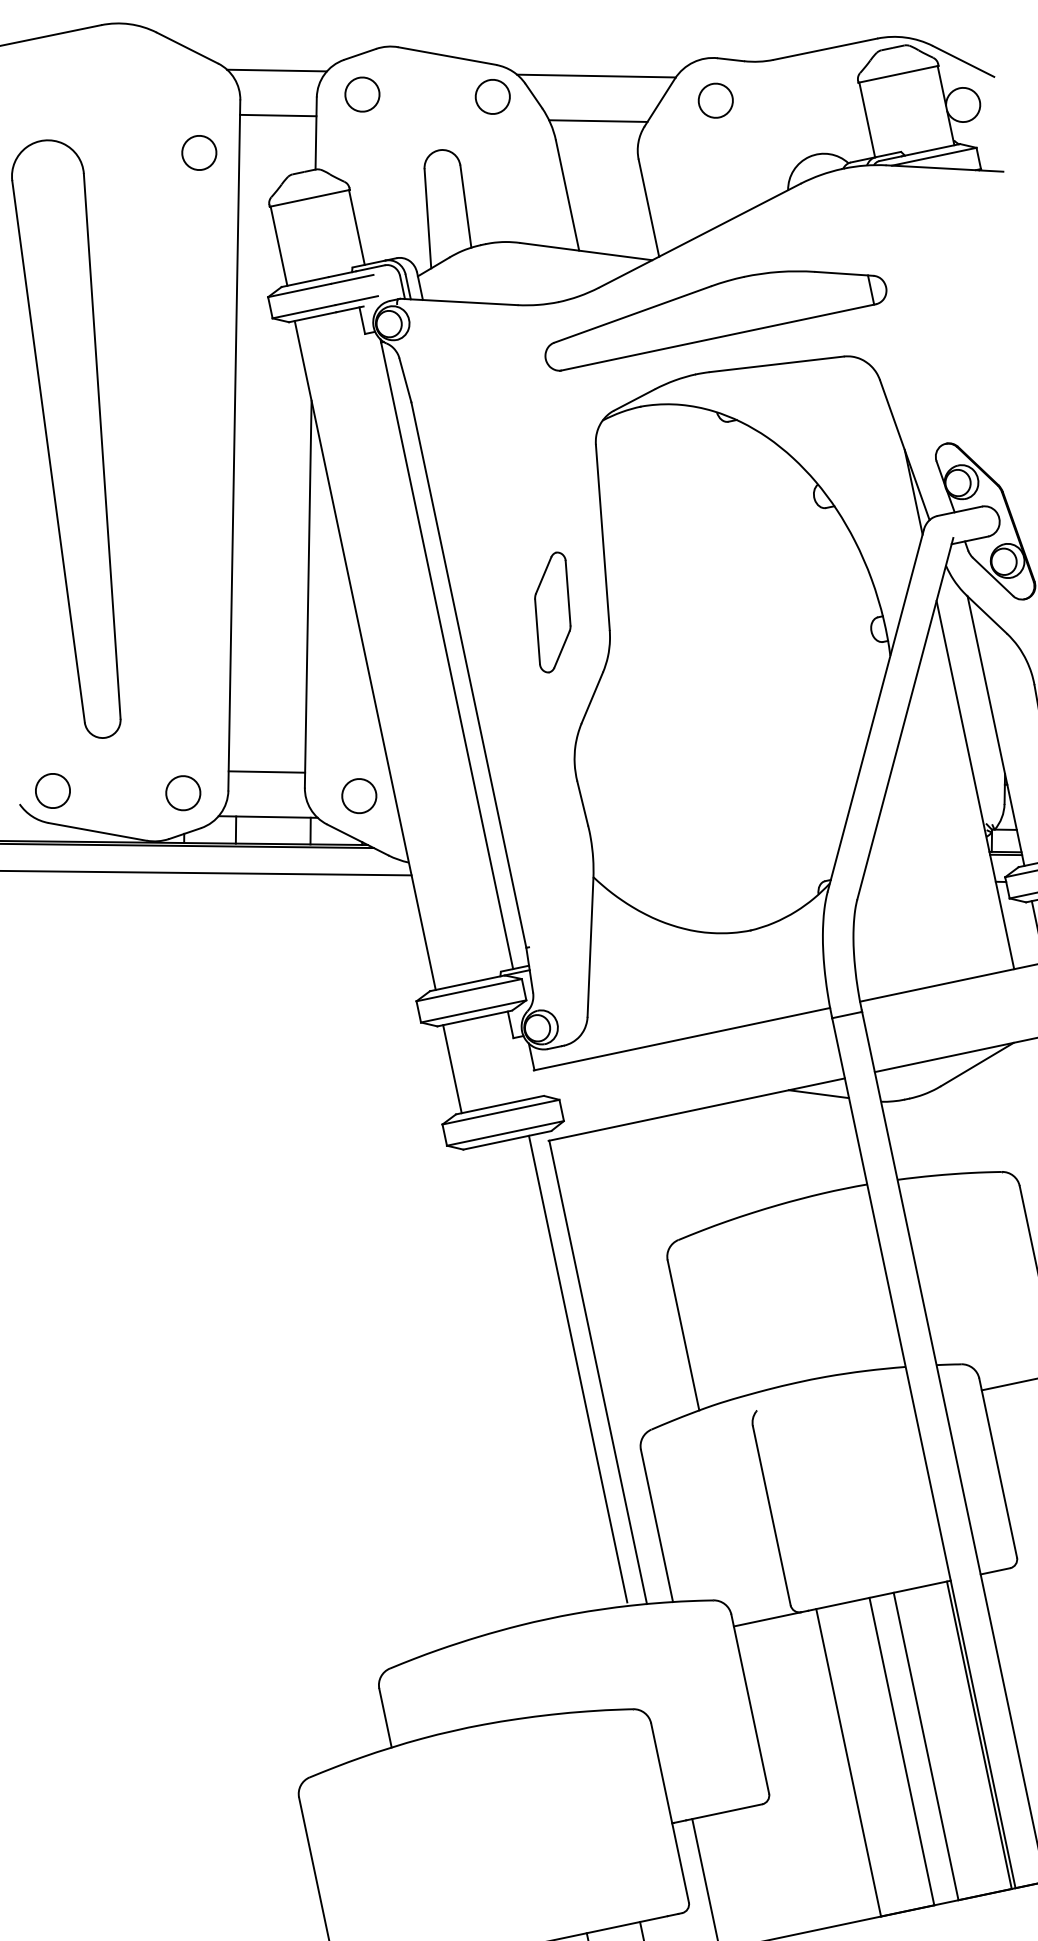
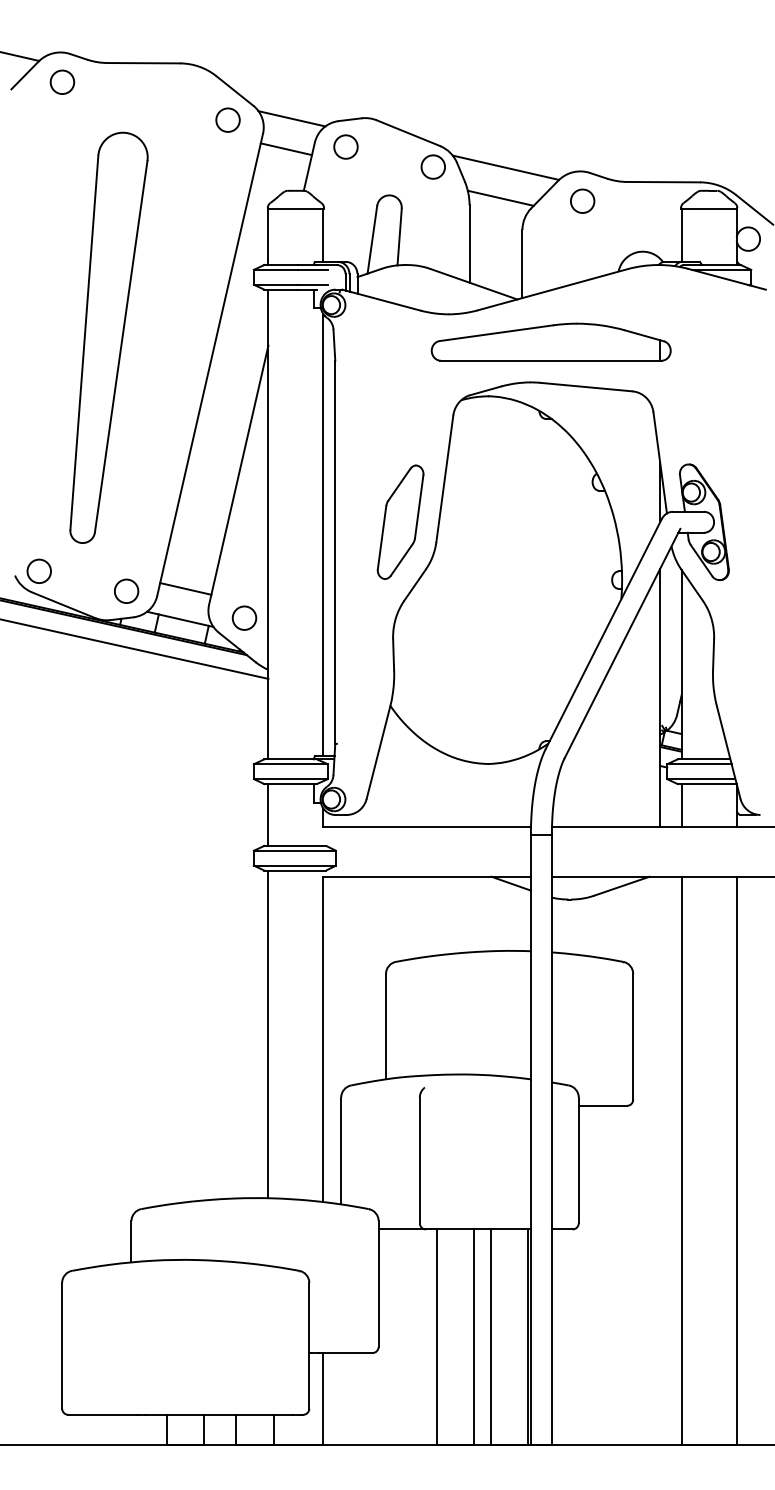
circle: (198, 152) -> (227, 119), moved
part: (552, 611) -> (400, 521), size x1.43
line: (578, 1369) -> (268, 1034), moved

